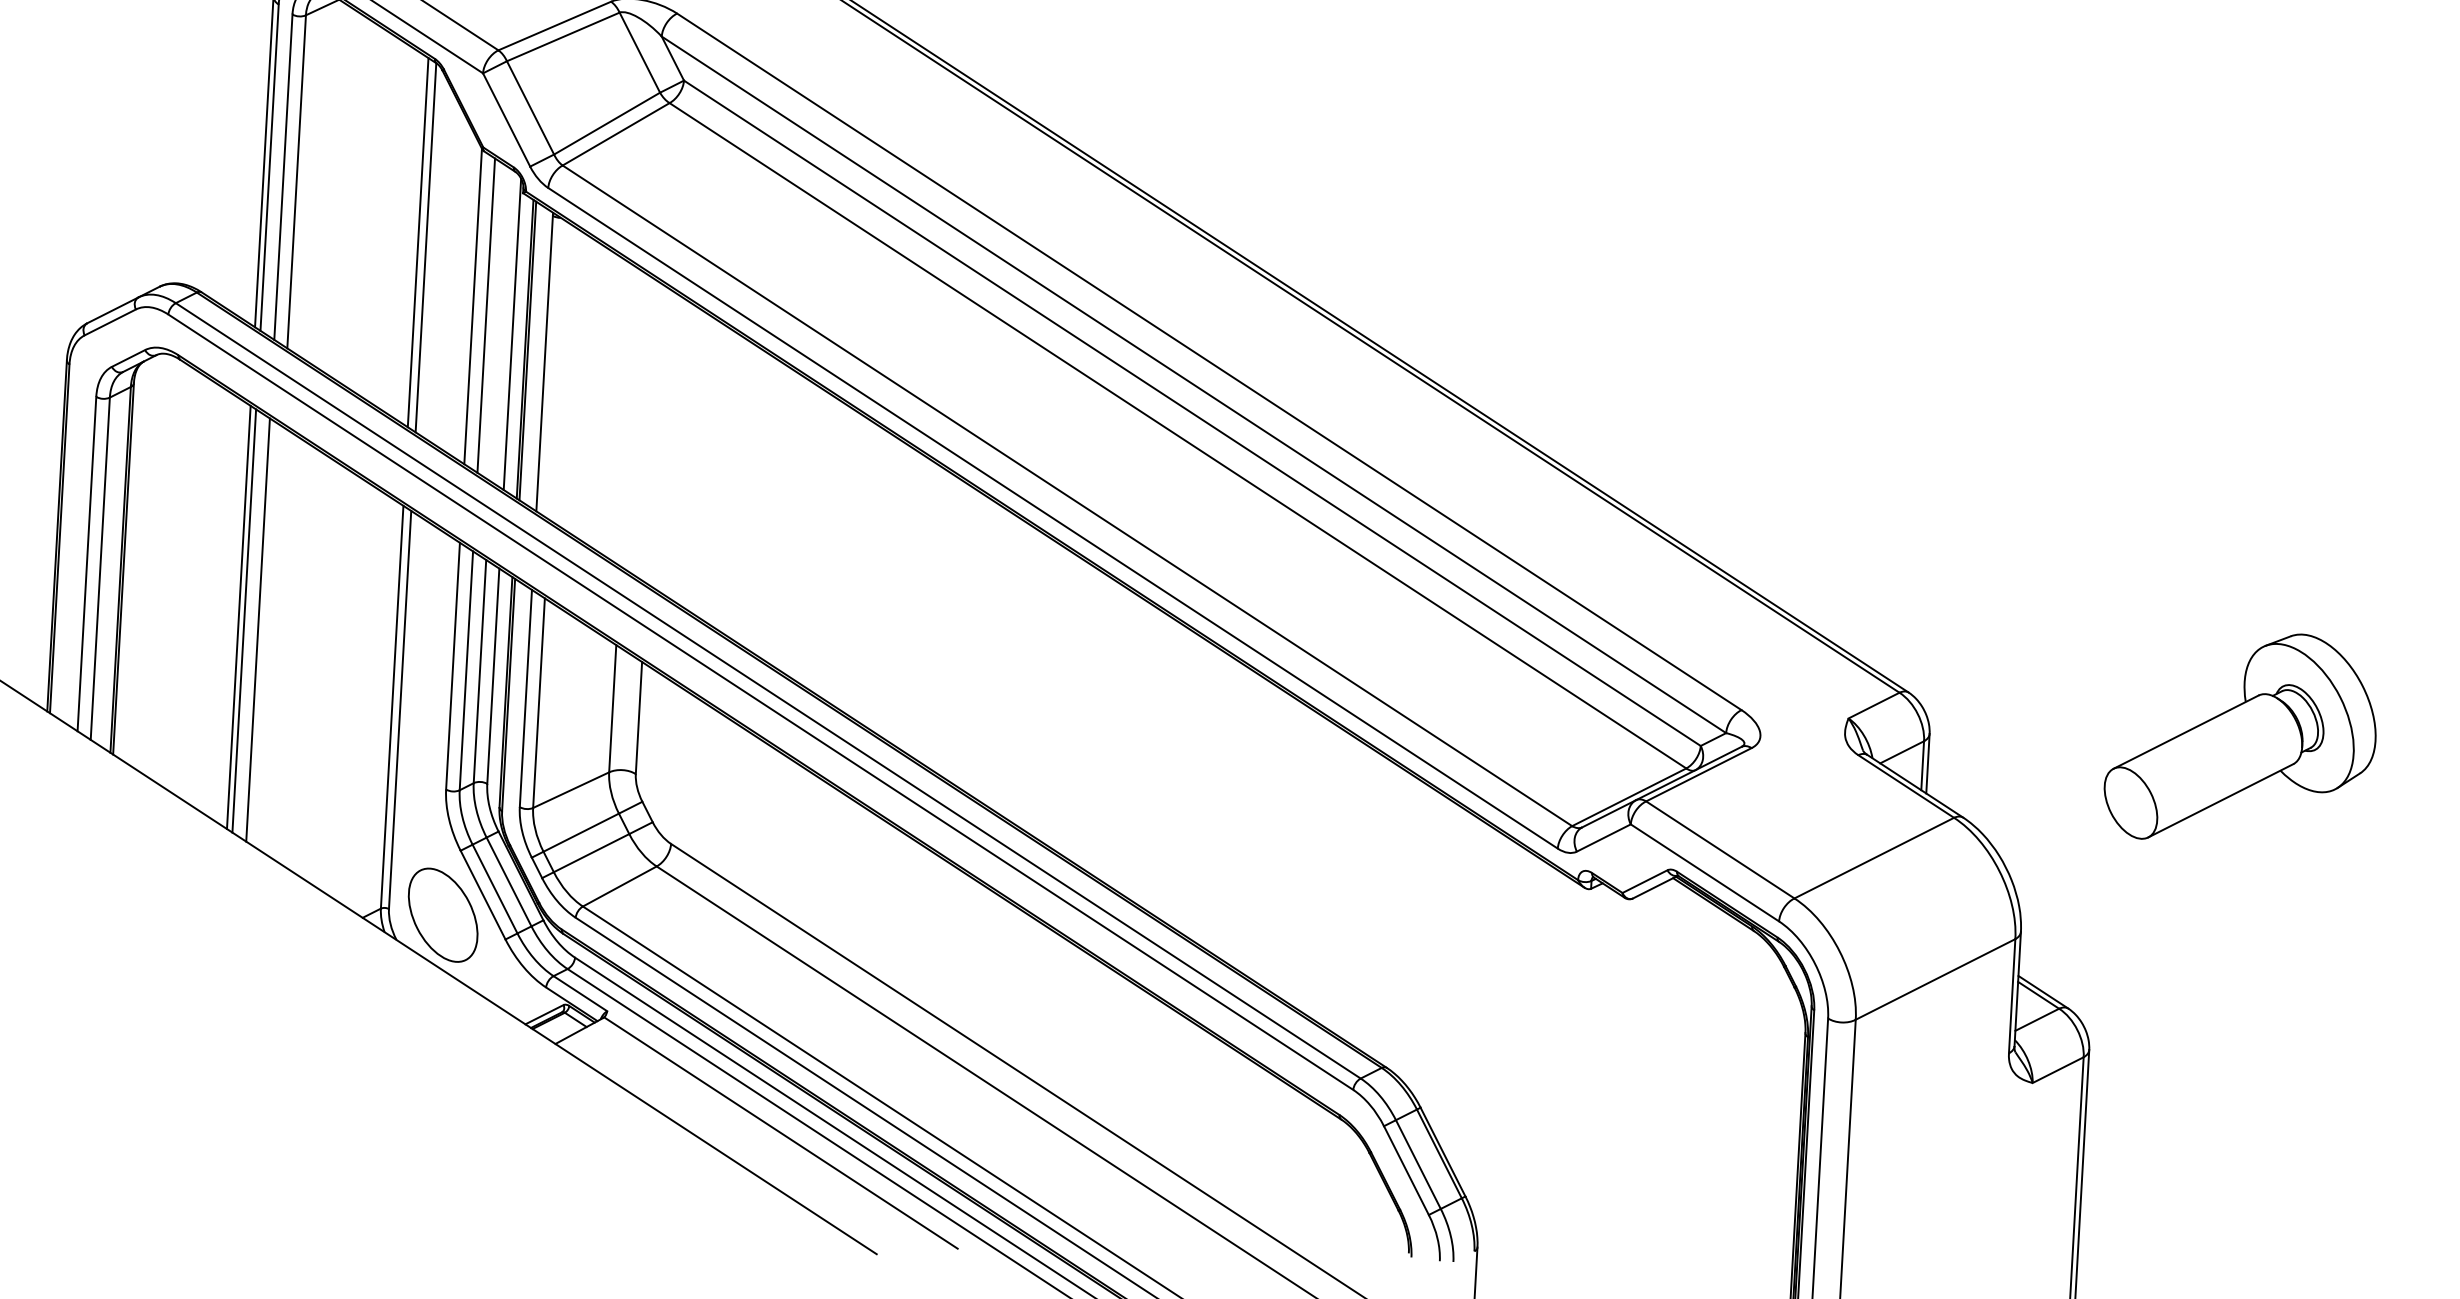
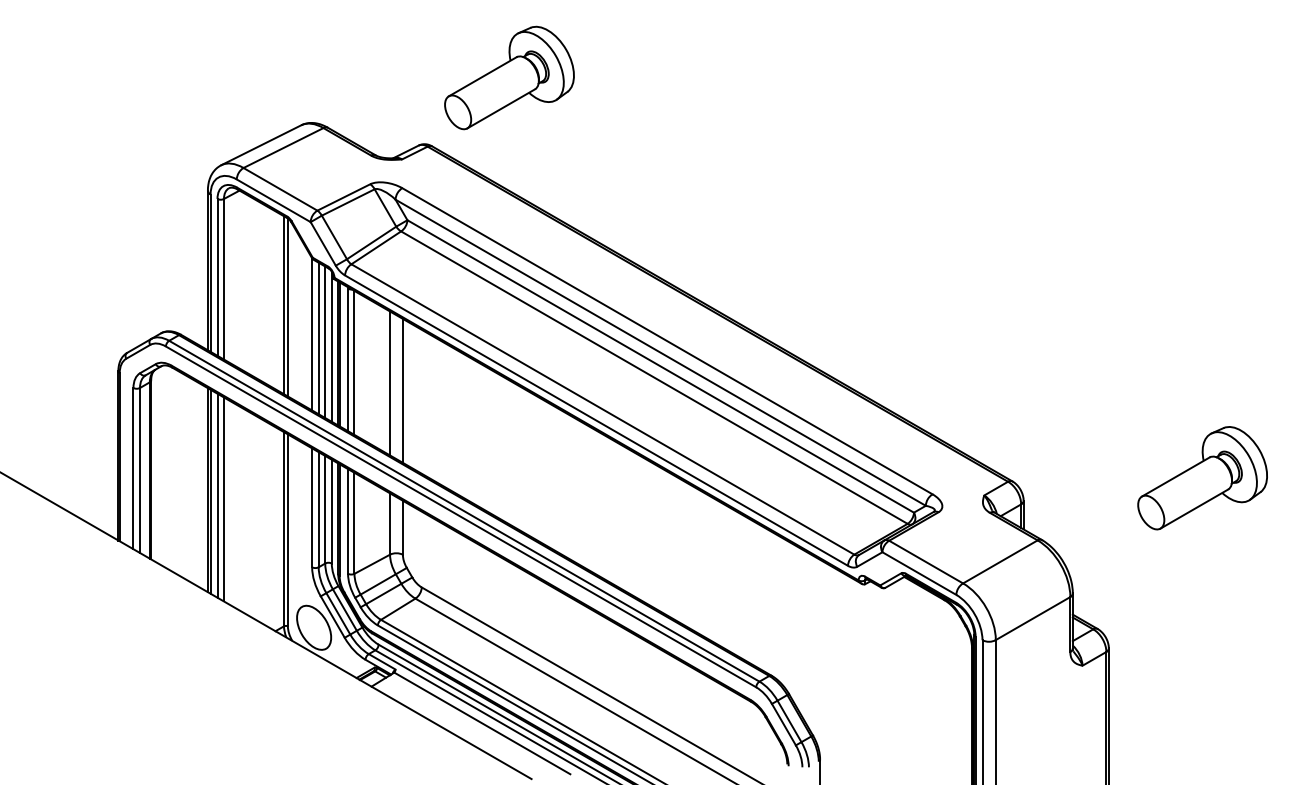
line: (499, 324) -> (325, 342), added
line: (557, 369) -> (354, 362), added
line: (629, 417) -> (390, 383), added
line: (654, 433) -> (402, 390), added
line: (272, 638) -> (224, 499), added
part: (2241, 738) -> (1202, 478), moved

